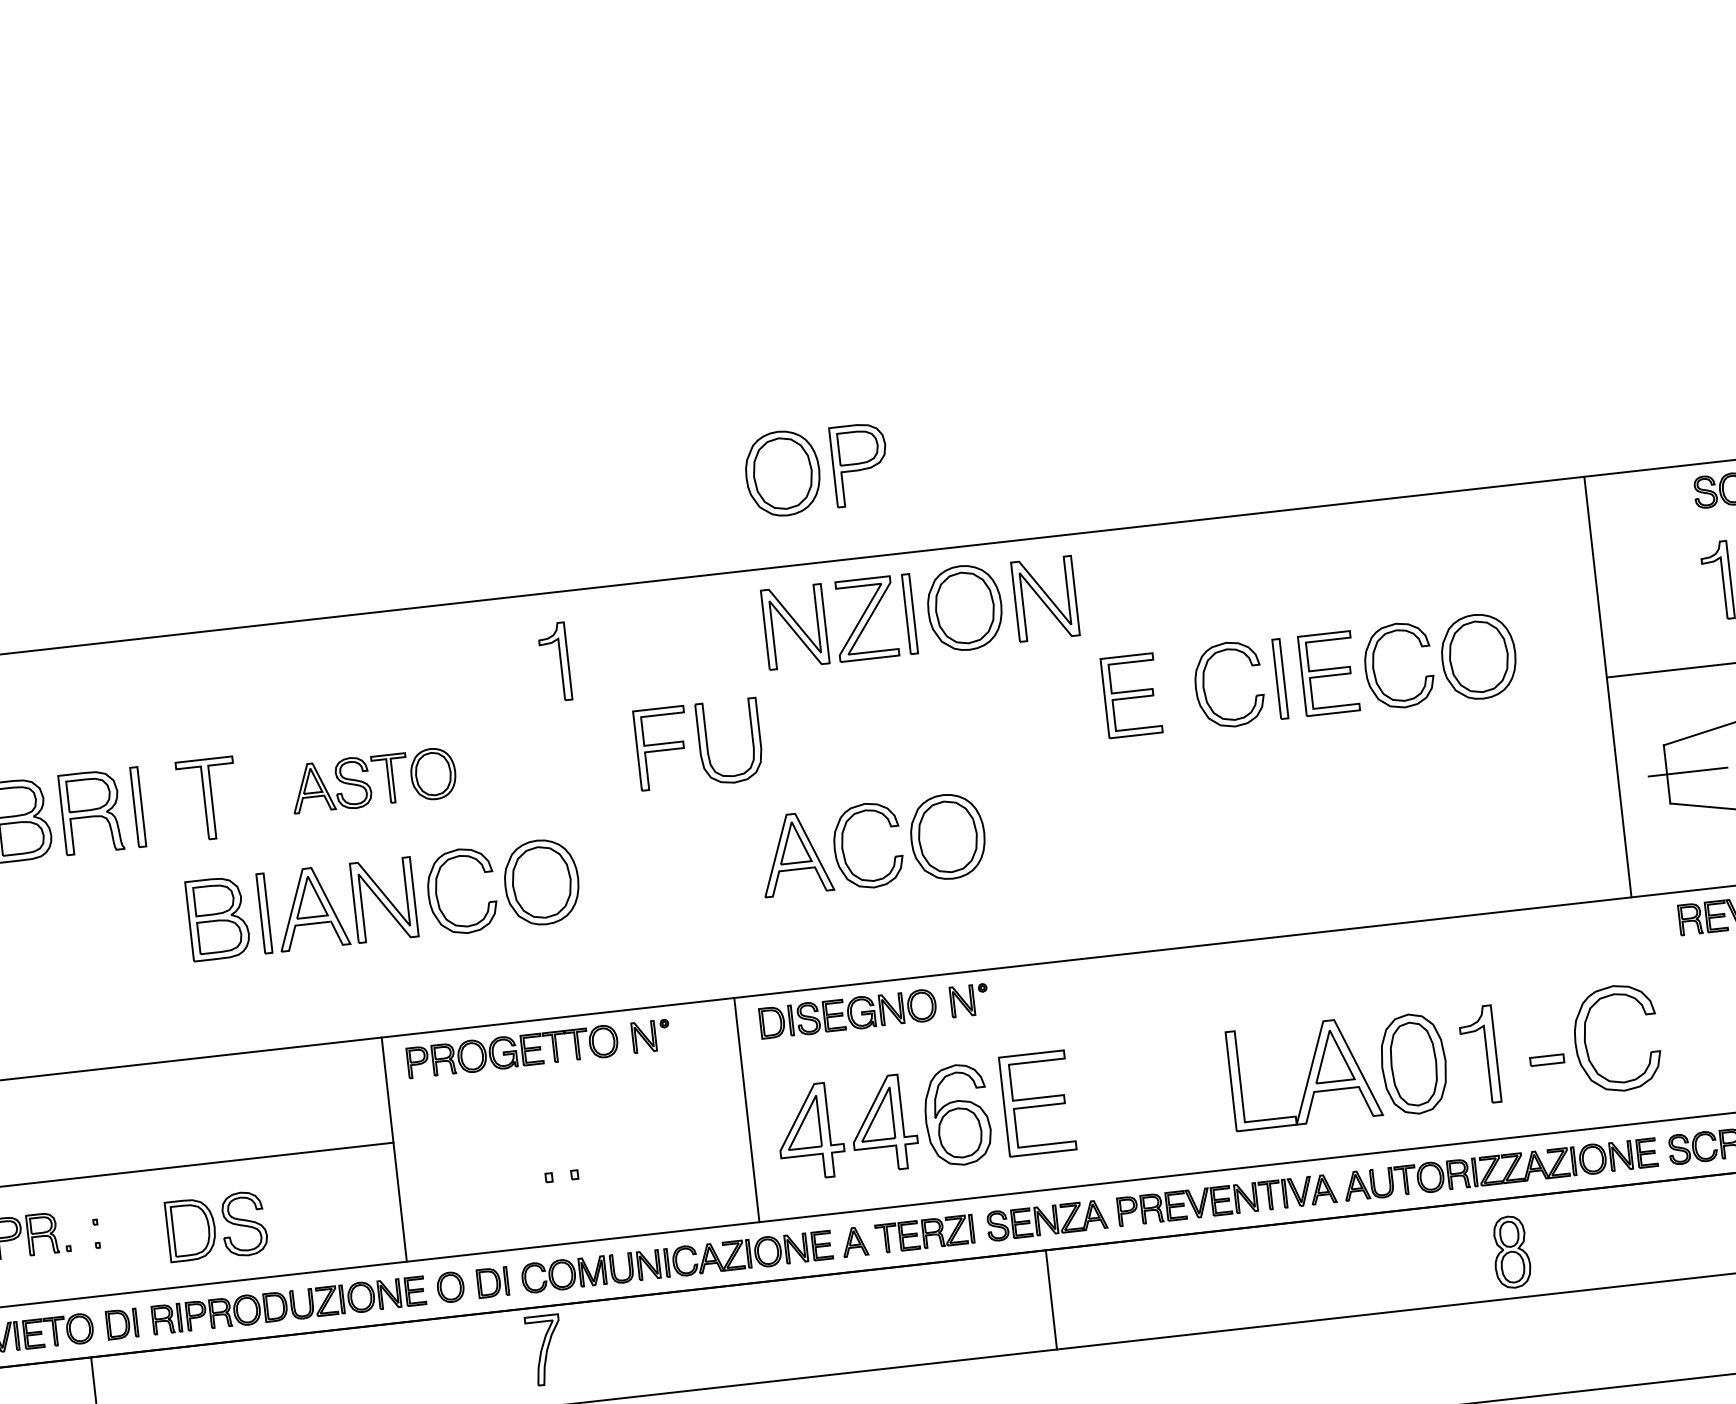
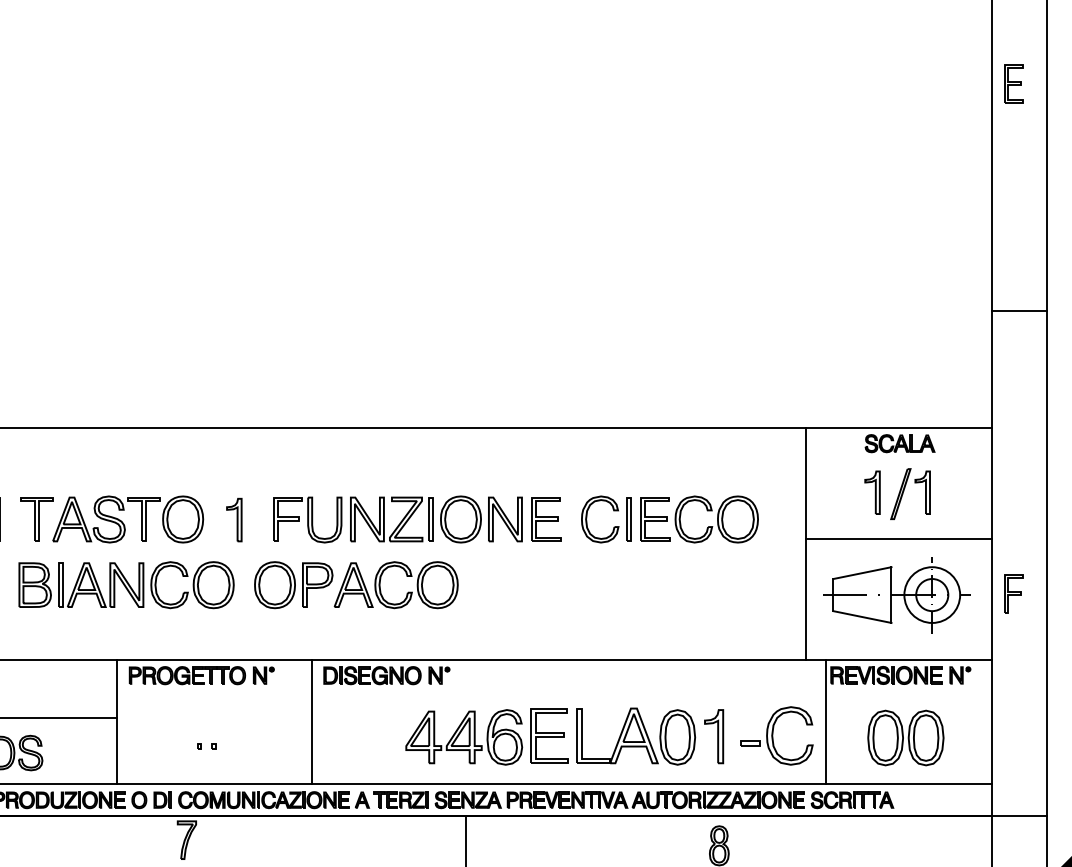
part: (816, 470) -> (293, 585), moved
part: (920, 612) -> (436, 519), moved
part: (555, 661) -> (234, 519), moved
part: (373, 780) -> (128, 519), size x1.67
line: (1680, 1004) -> (826, 721), added
part: (923, 1117) -> (486, 736), moved

